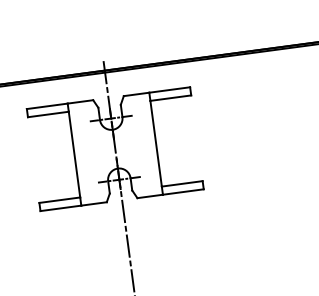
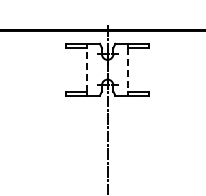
line: (156, 143) -> (128, 69), solid -> dashed
line: (73, 154) -> (86, 69), solid -> dashed

